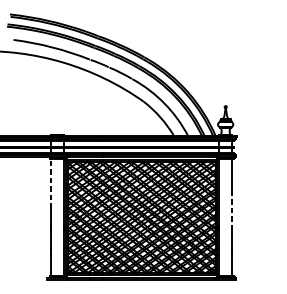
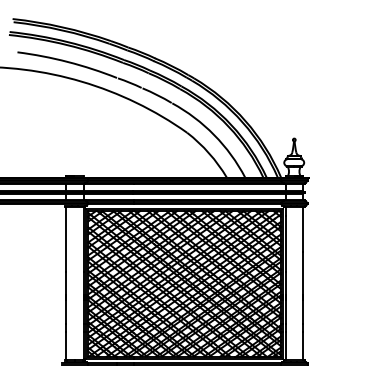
line: (51, 183) -> (66, 239), dashed -> solid
line: (232, 210) -> (302, 275), dashed -> solid

